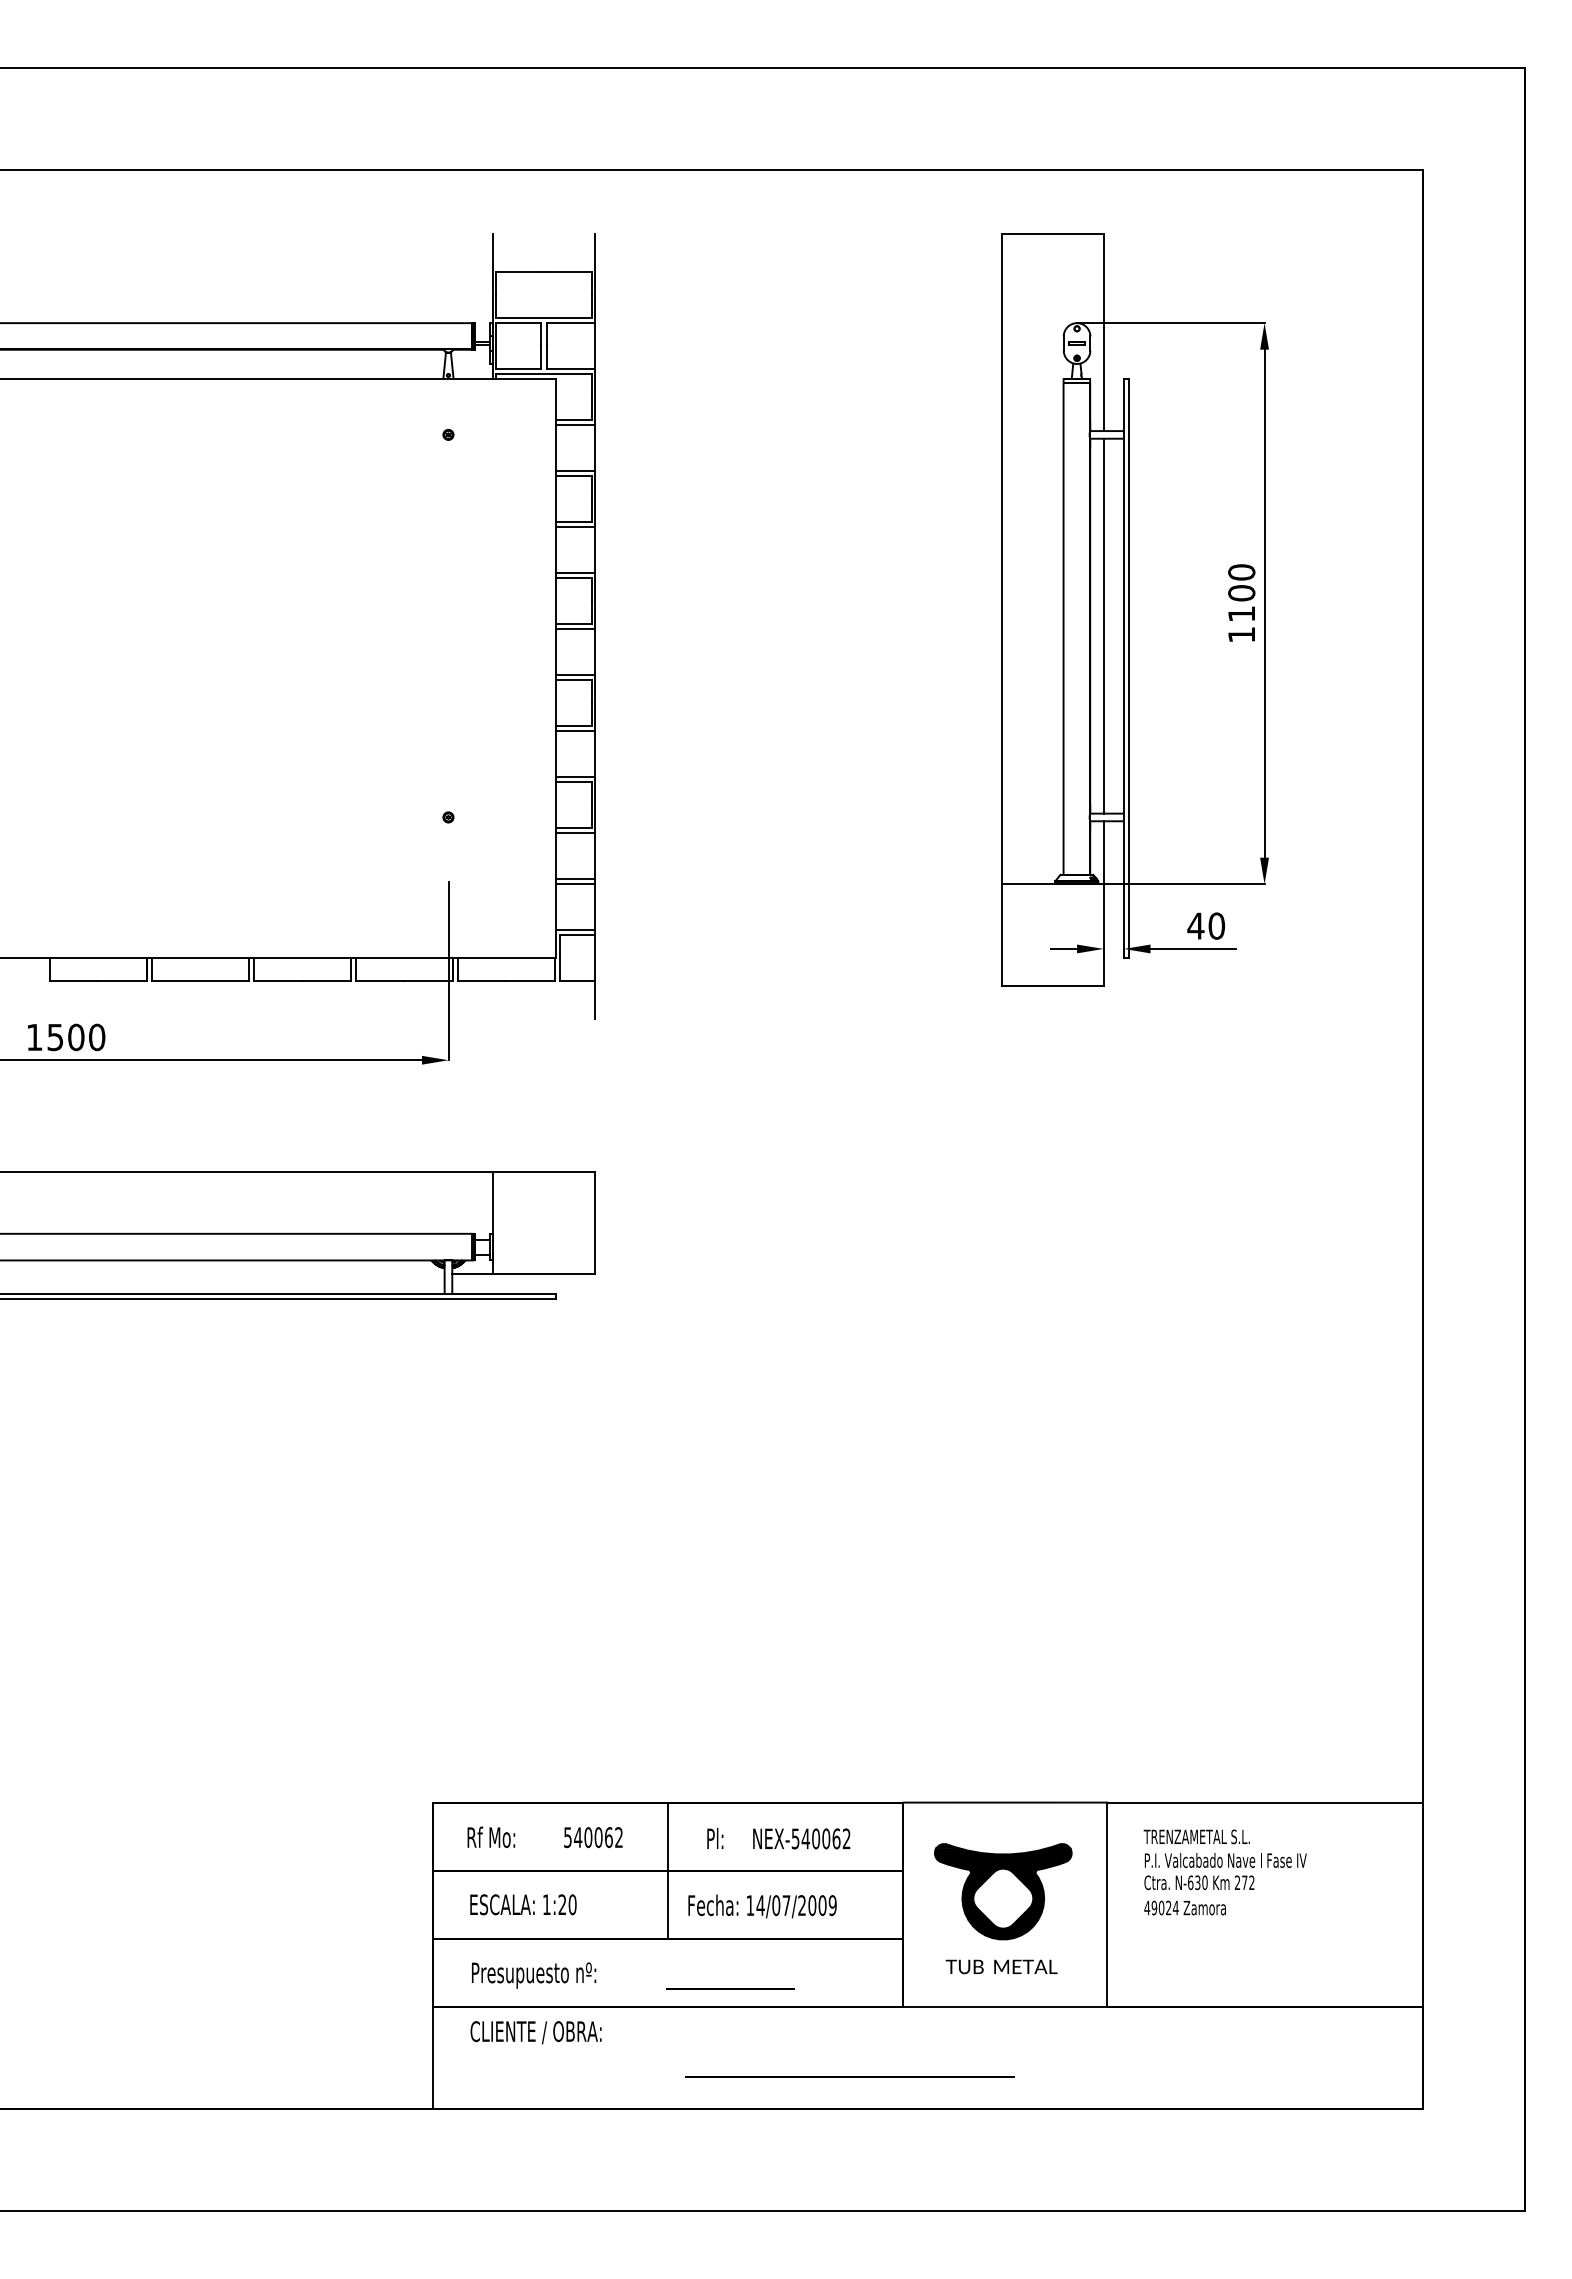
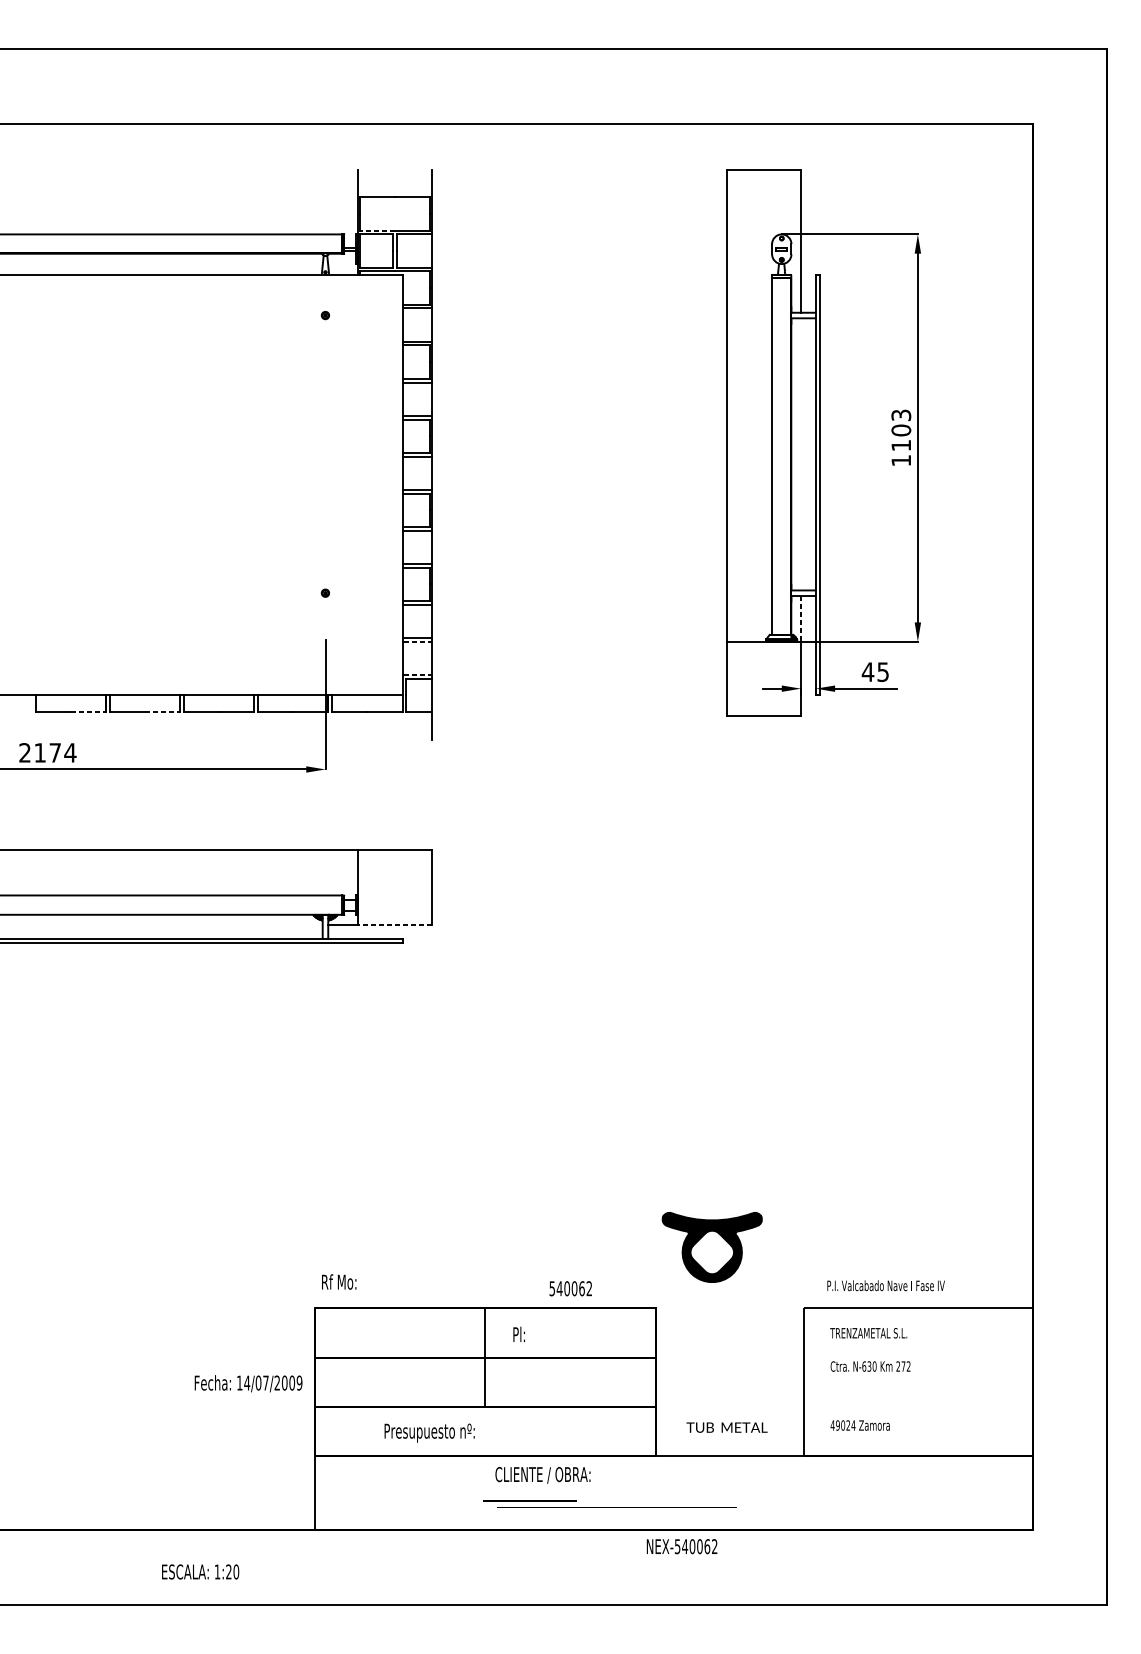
line: (519, 318) -> (377, 231), solid -> dashed
text: (1241, 572) -> (901, 415), 1100 -> 1103
line: (1103, 625) -> (800, 453), removed
line: (1103, 853) -> (800, 619), solid -> dashed
line: (576, 884) -> (418, 641), solid -> dashed
text: (1216, 925) -> (882, 671), 40 -> 45
line: (576, 930) -> (418, 675), solid -> dashed
line: (122, 981) -> (88, 712), solid -> dashed
line: (224, 981) -> (162, 712), solid -> dashed
text: (65, 1037) -> (47, 752), 1500 -> 2174
line: (543, 1273) -> (394, 924), solid -> dashed
line: (1005, 1802) -> (729, 1308), removed
text: (491, 1837) -> (339, 1282), moved
text: (593, 1837) -> (570, 1288), moved
text: (801, 1838) -> (681, 1546), moved
text: (1225, 1860) -> (885, 1285), moved
part: (1003, 1891) -> (712, 1247), moved
text: (523, 1904) -> (200, 1571), moved
text: (762, 1906) -> (248, 1383), moved
text: (1184, 1907) -> (859, 1425), moved
text: (534, 1975) -> (430, 1433), moved
text: (730, 1988) -> (530, 1500), moved
text: (535, 2032) -> (542, 1475), moved

